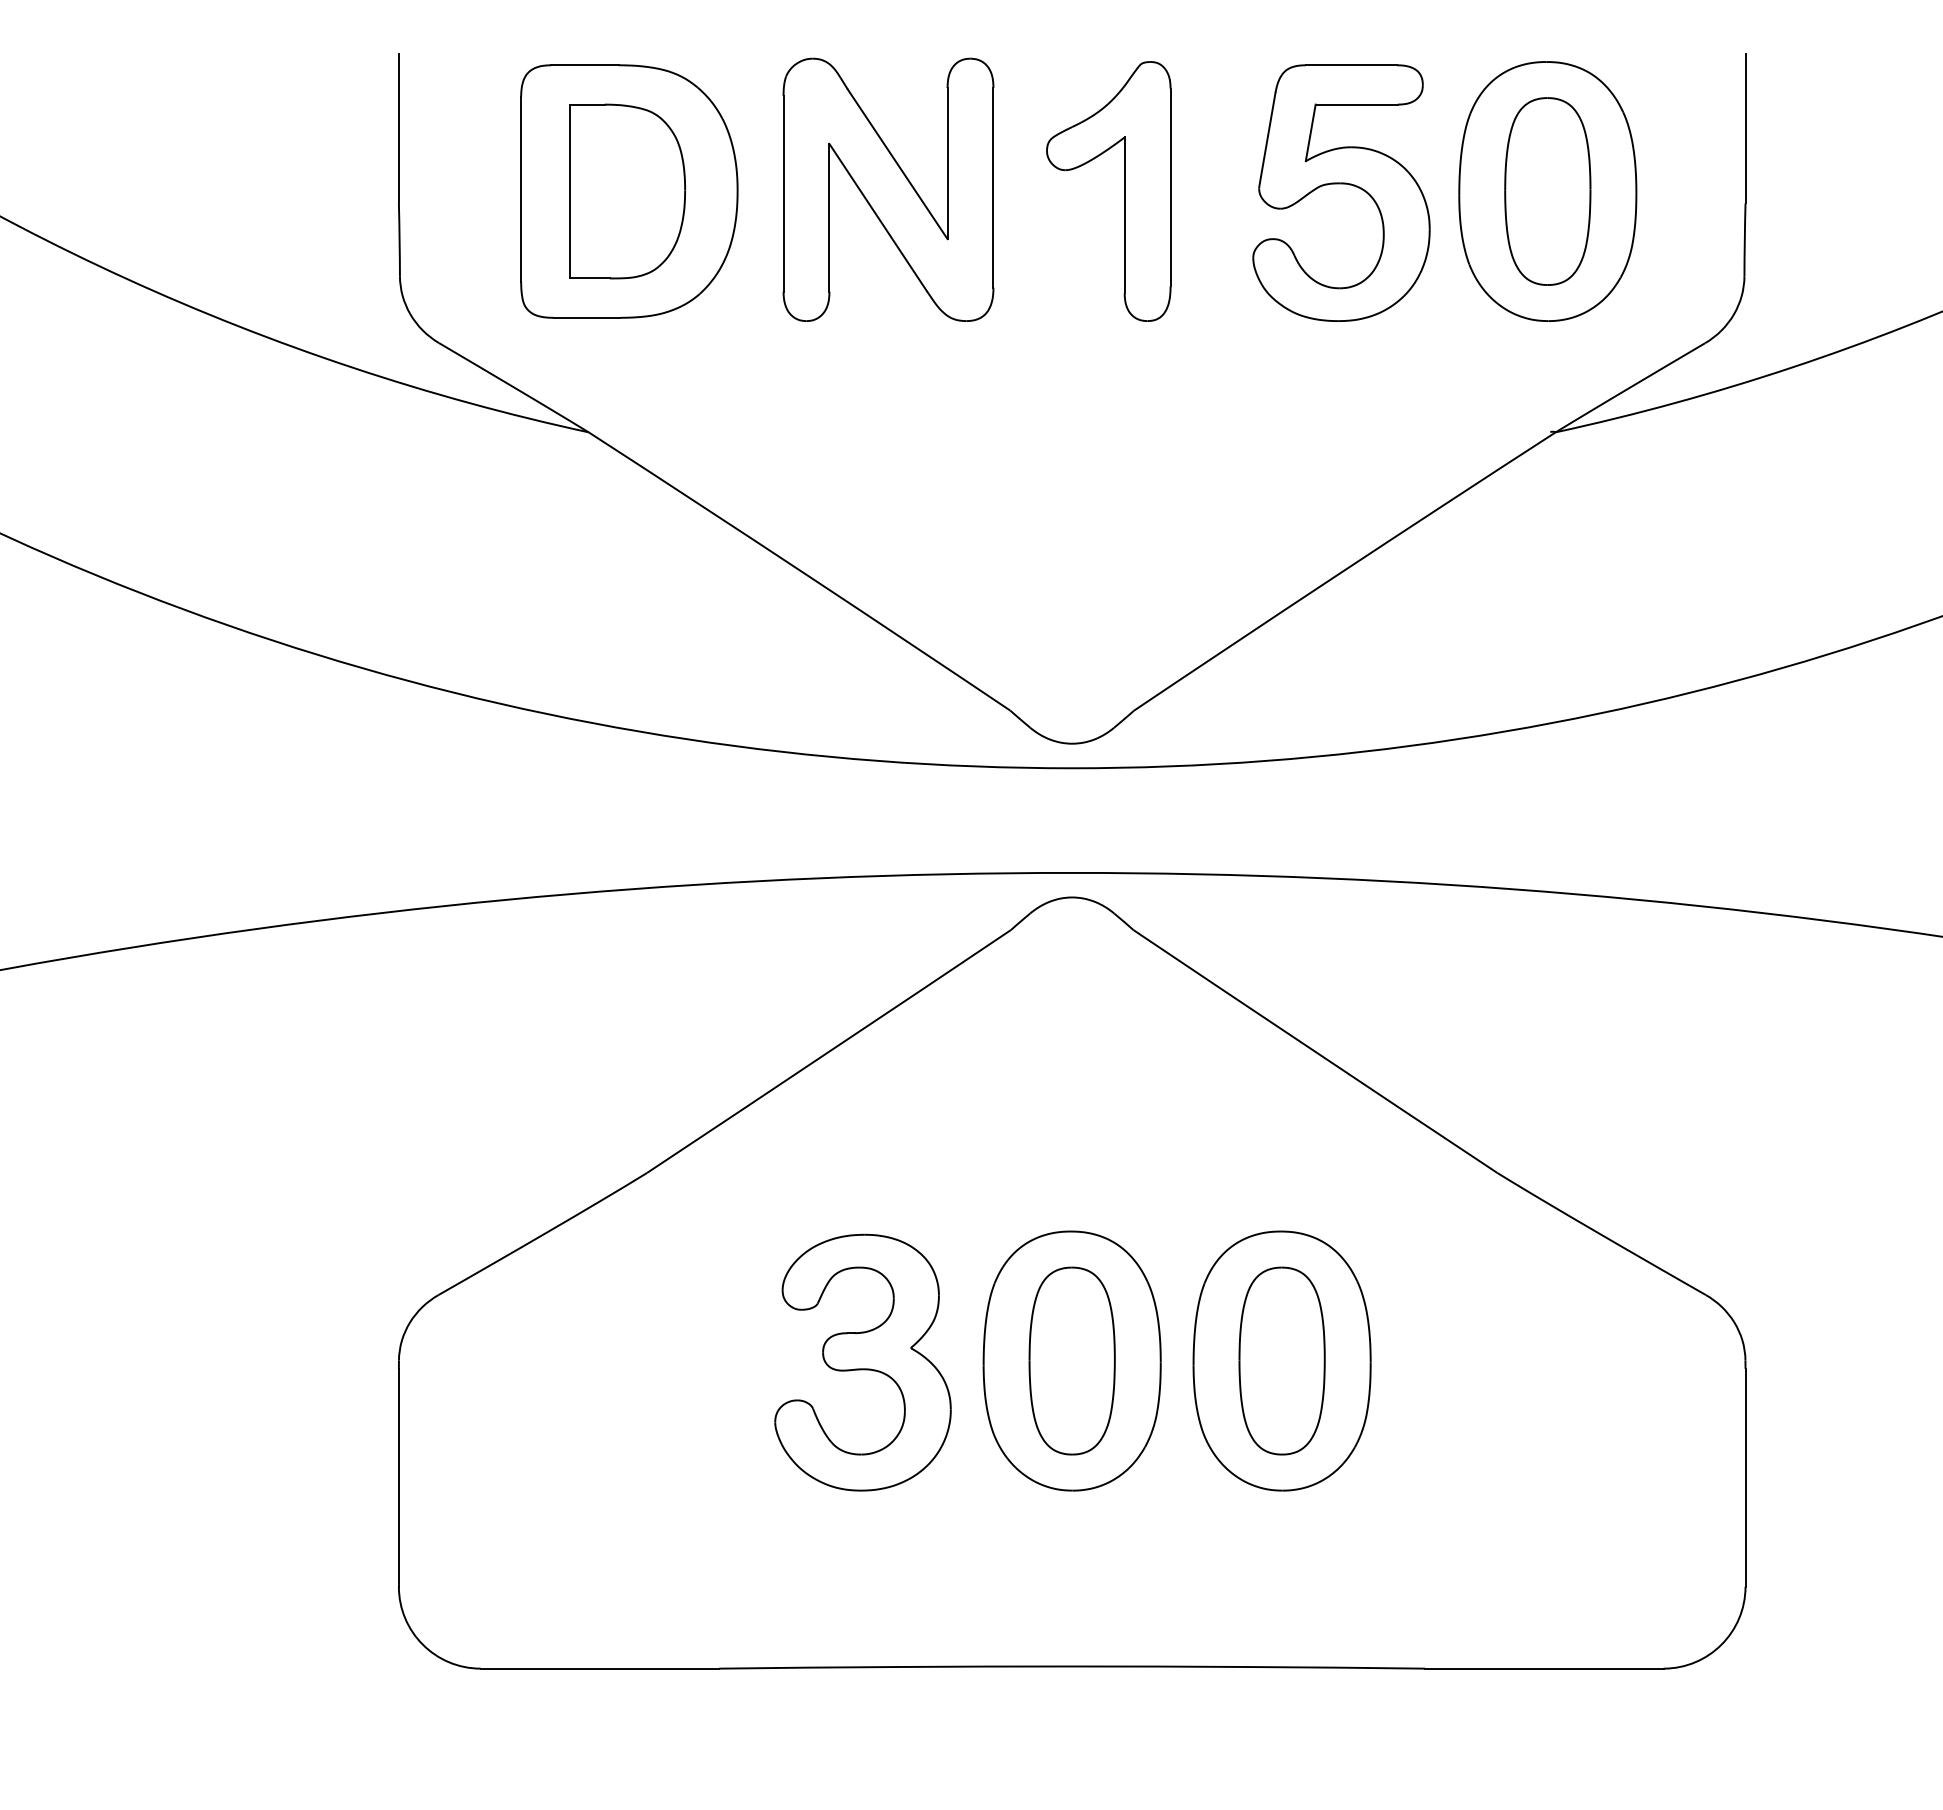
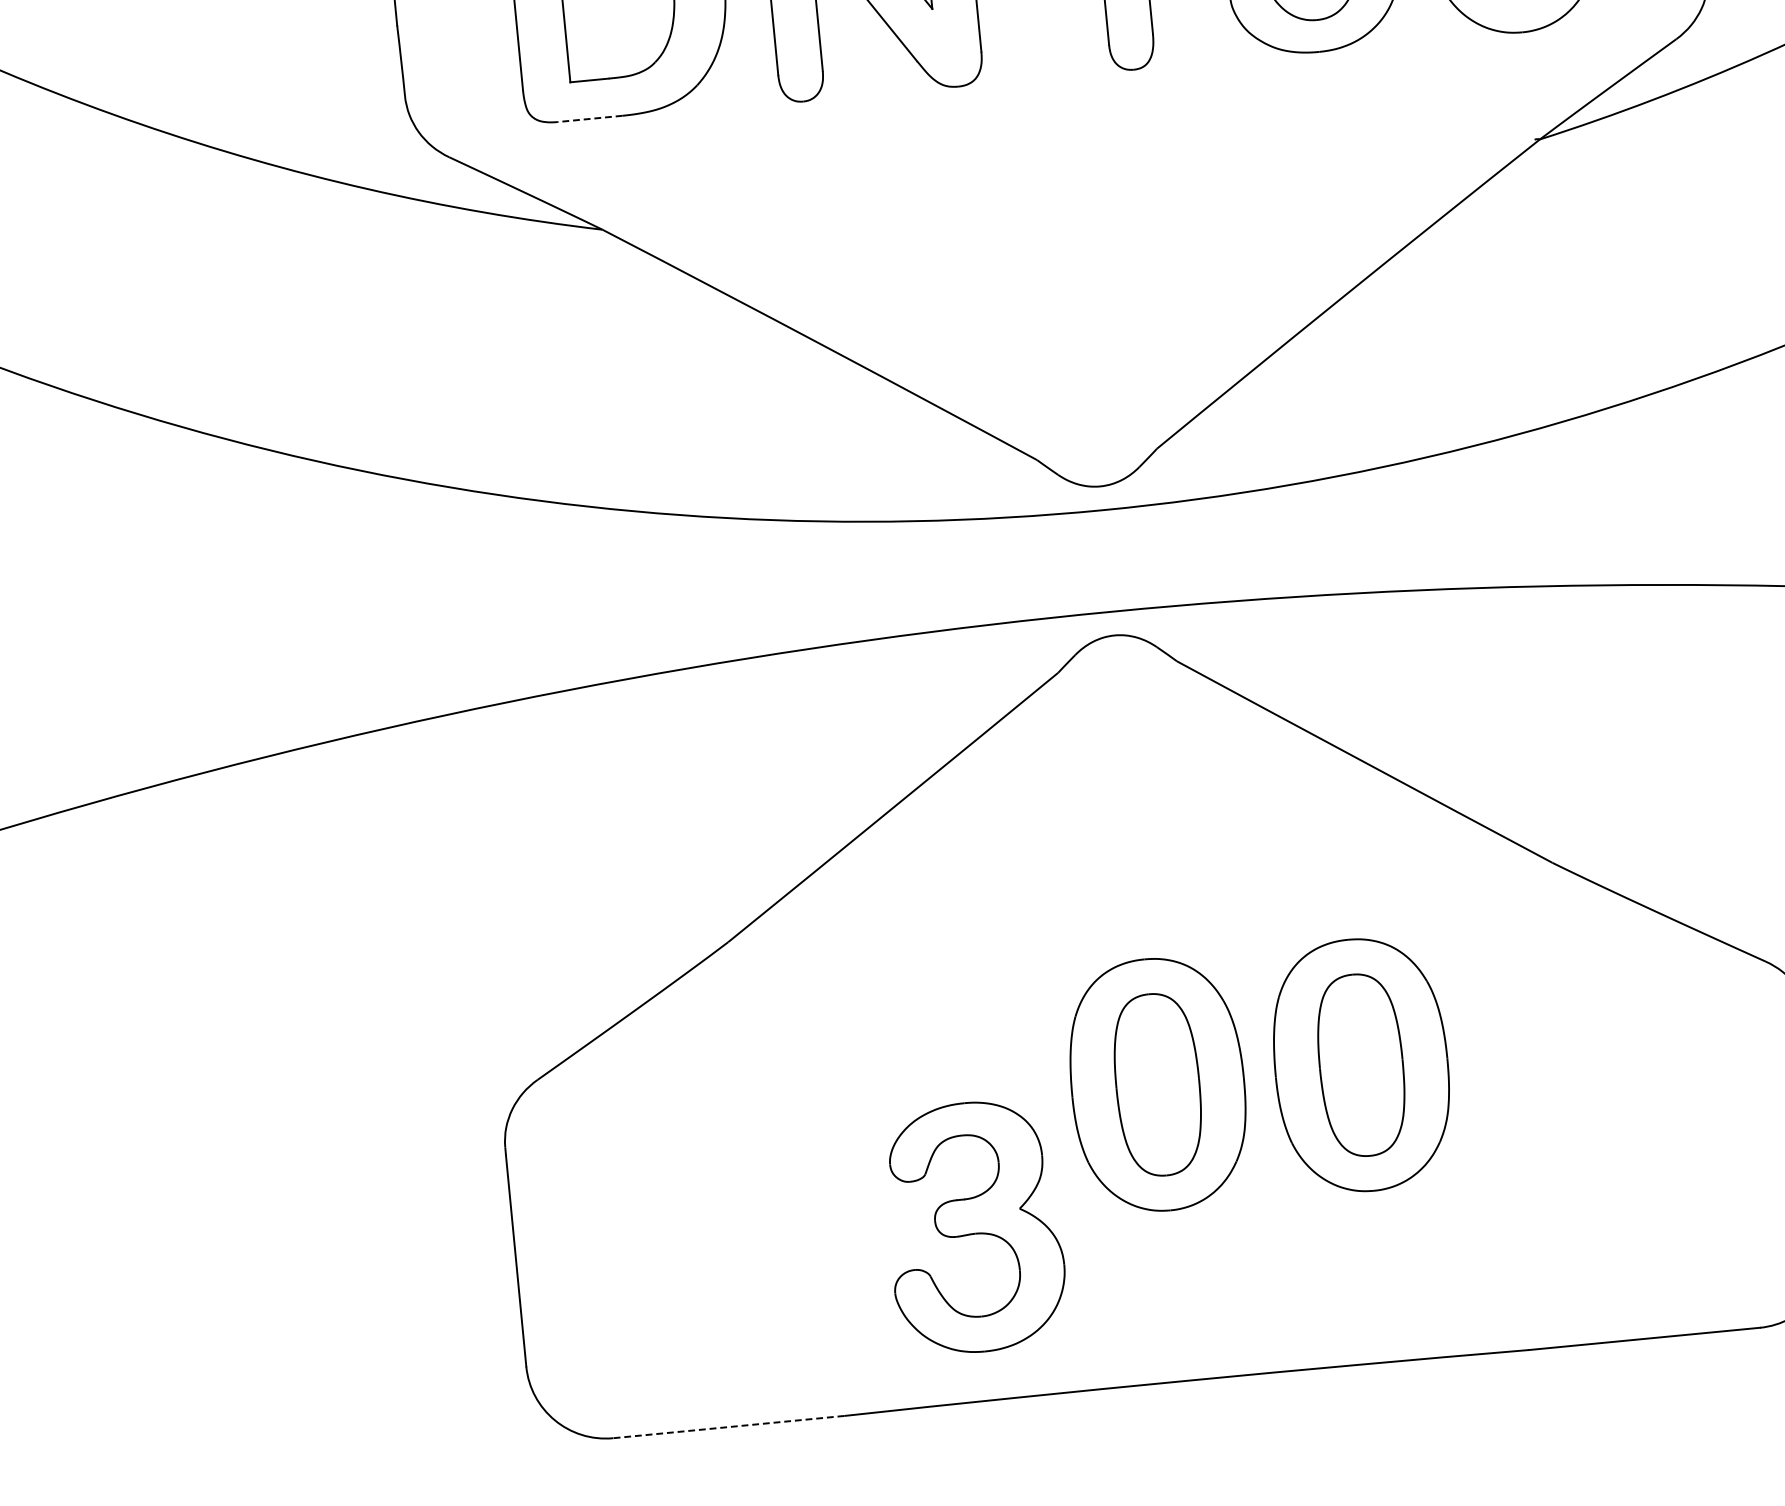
line: (586, 317) -> (589, 118), solid -> dashed
part: (862, 1362) -> (974, 1227), moved
line: (599, 1668) -> (728, 1426), solid -> dashed

